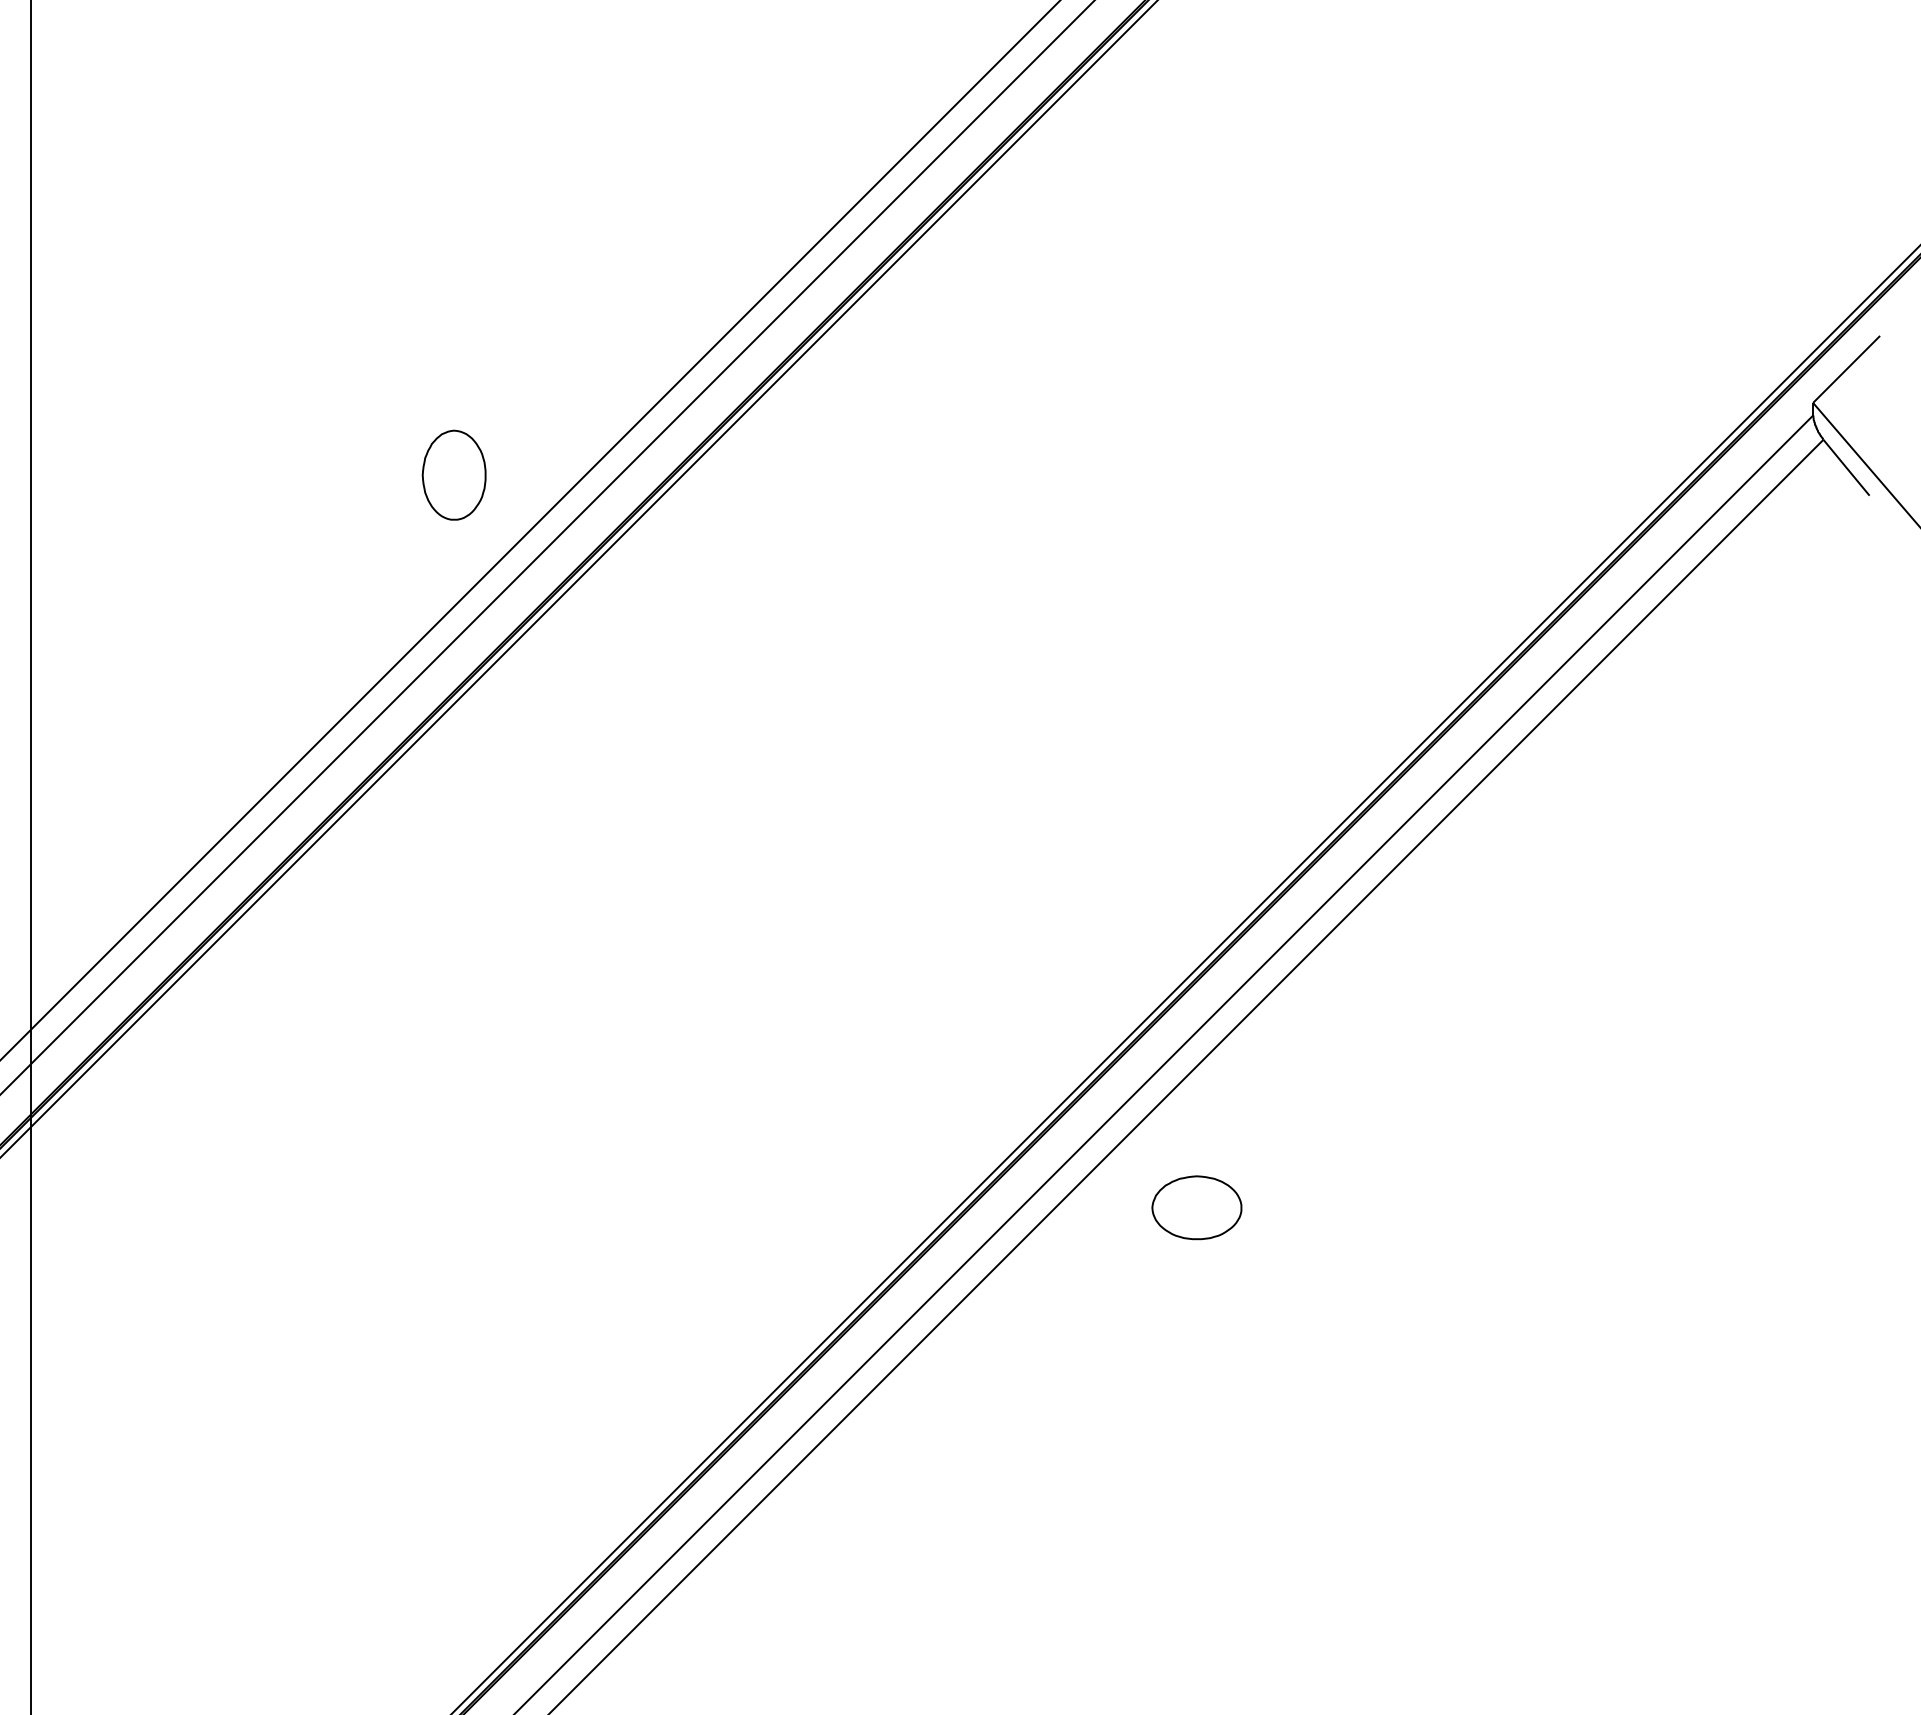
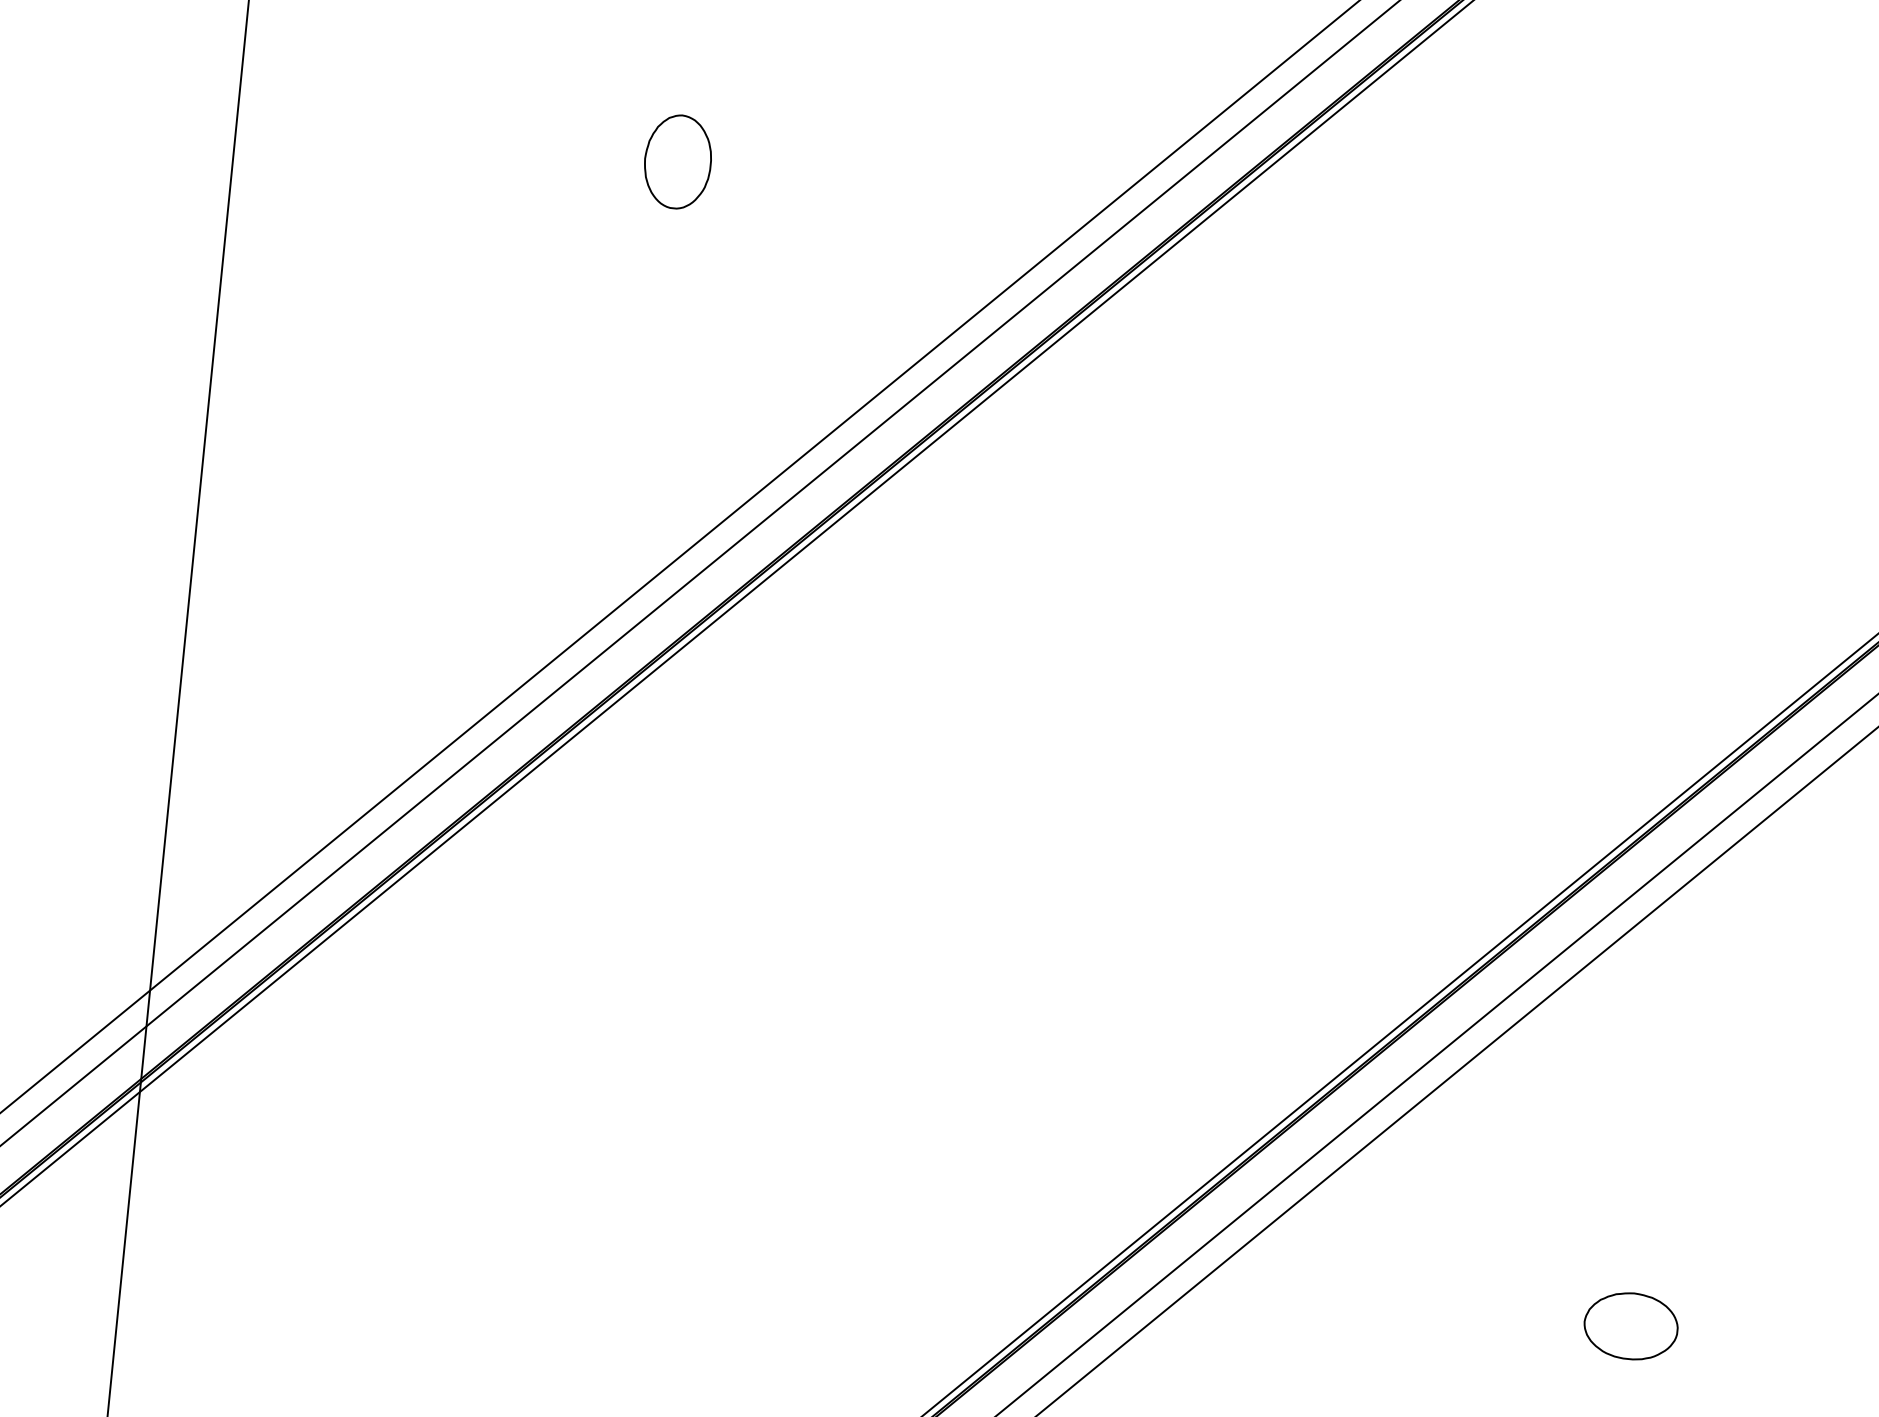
part: (453, 474) -> (677, 161), moved
part: (1196, 1207) -> (1630, 1325), moved

